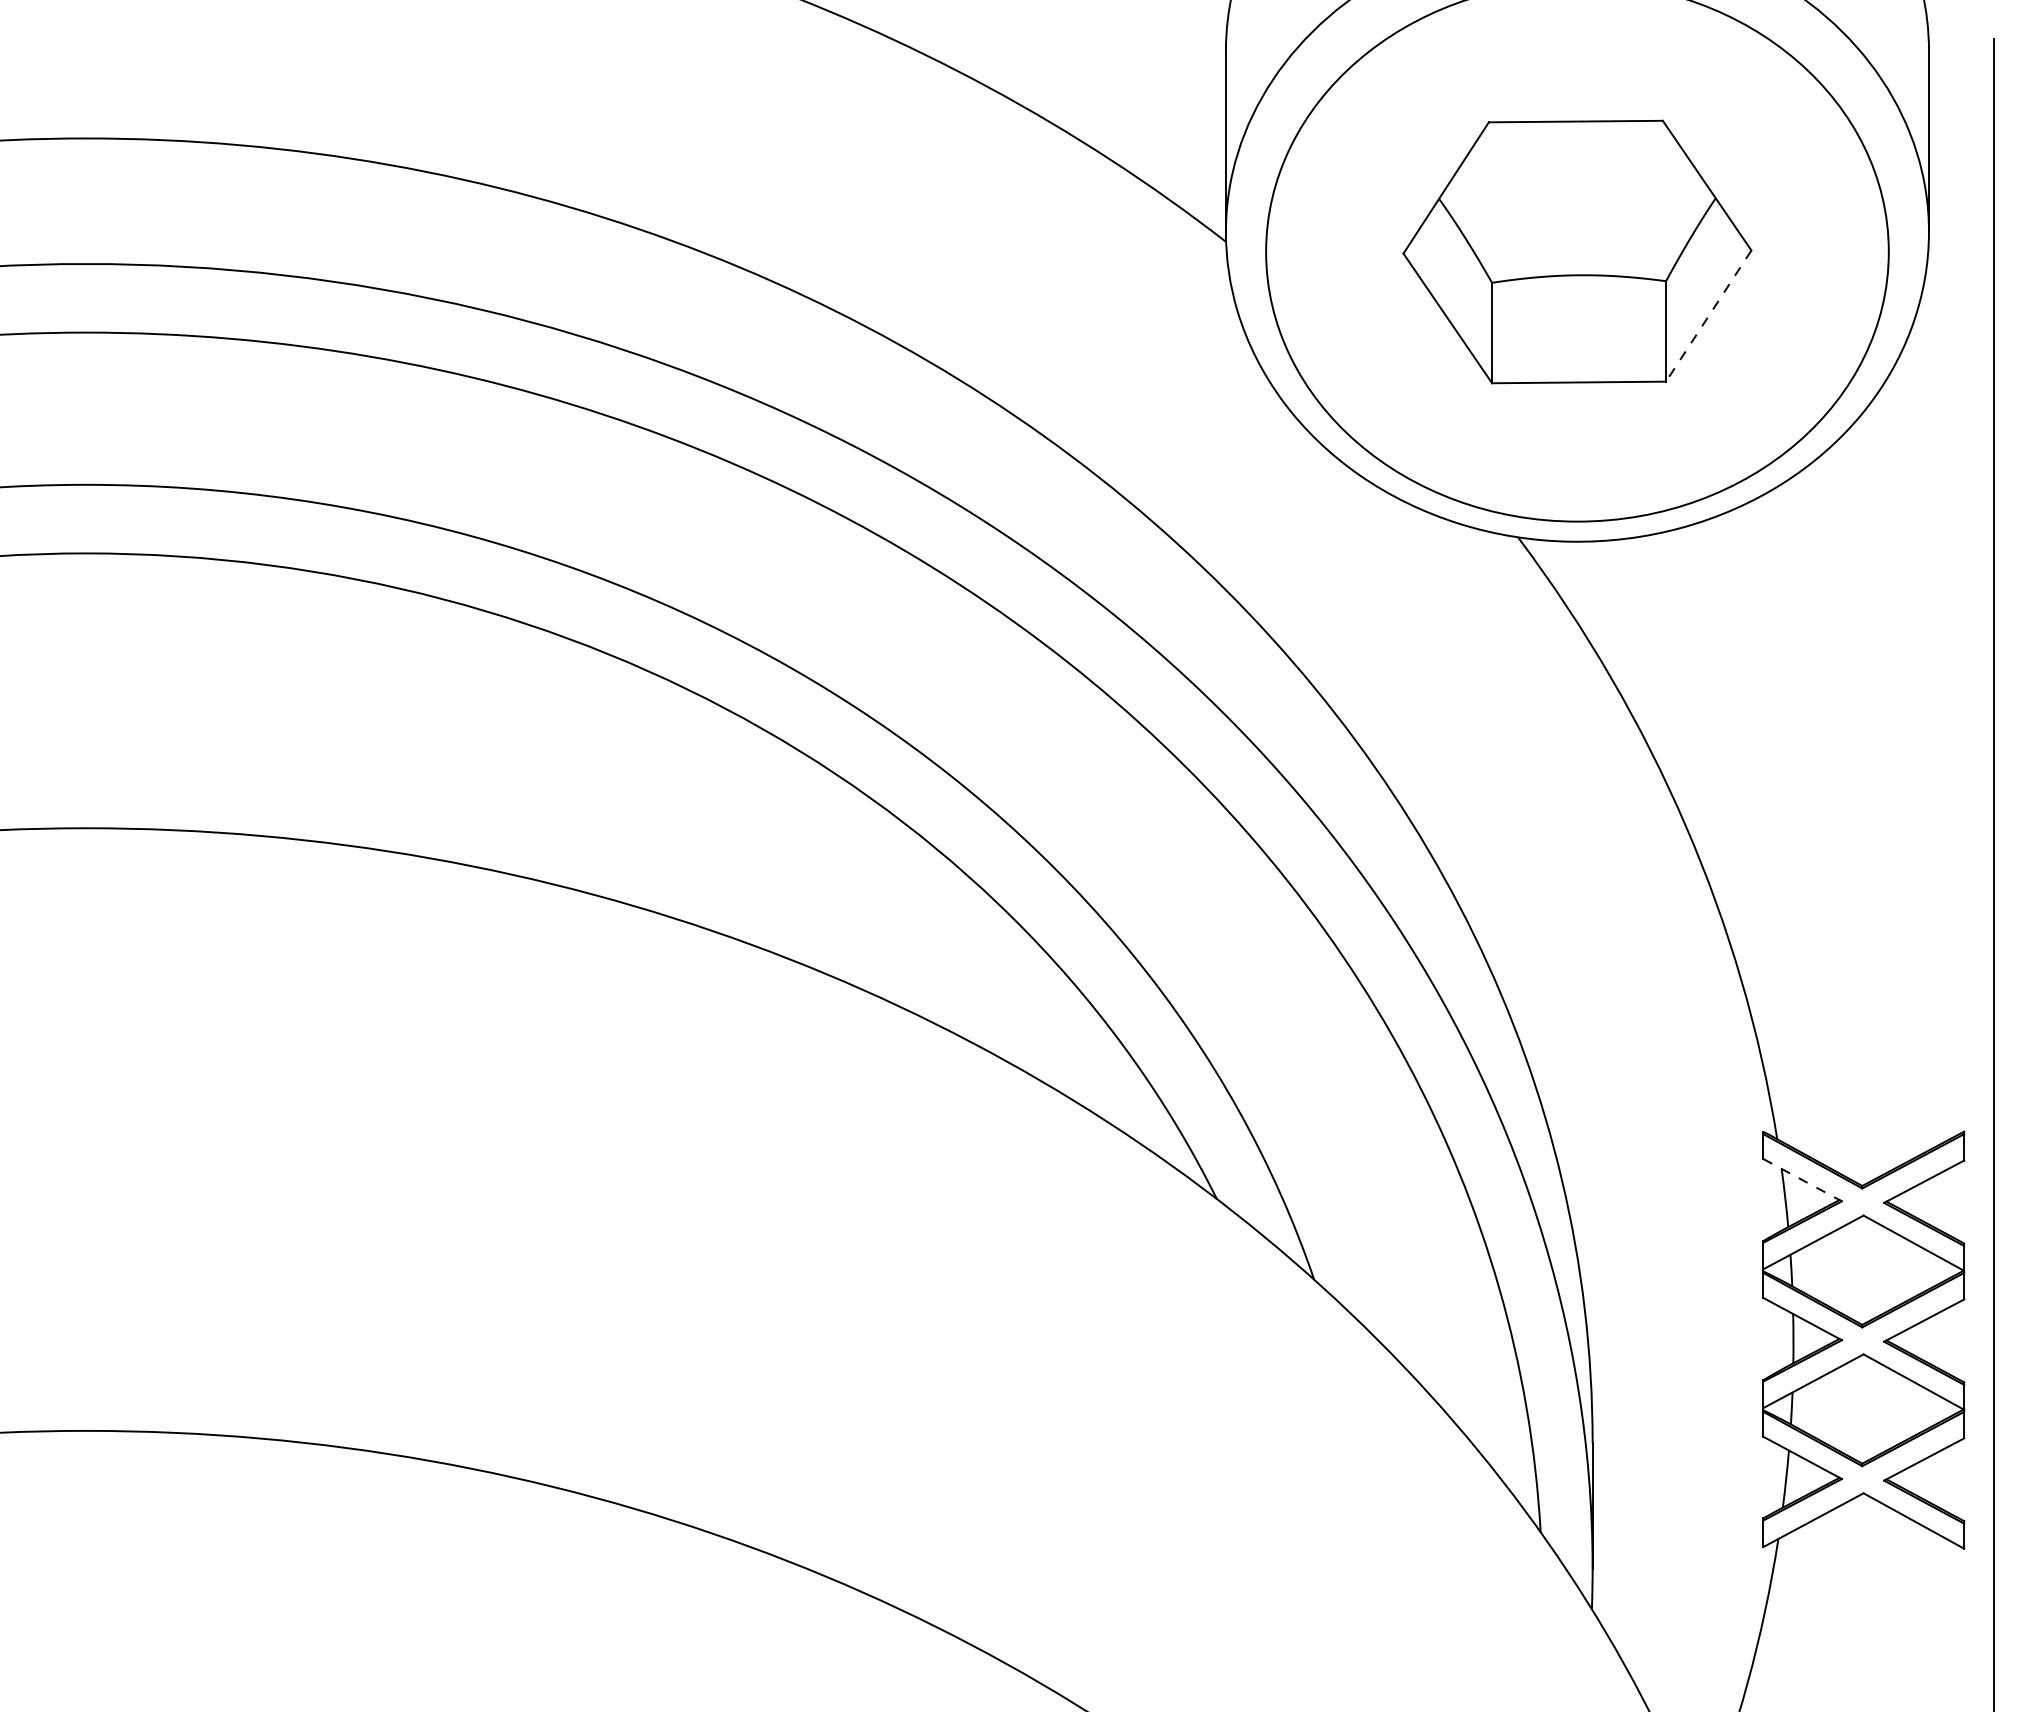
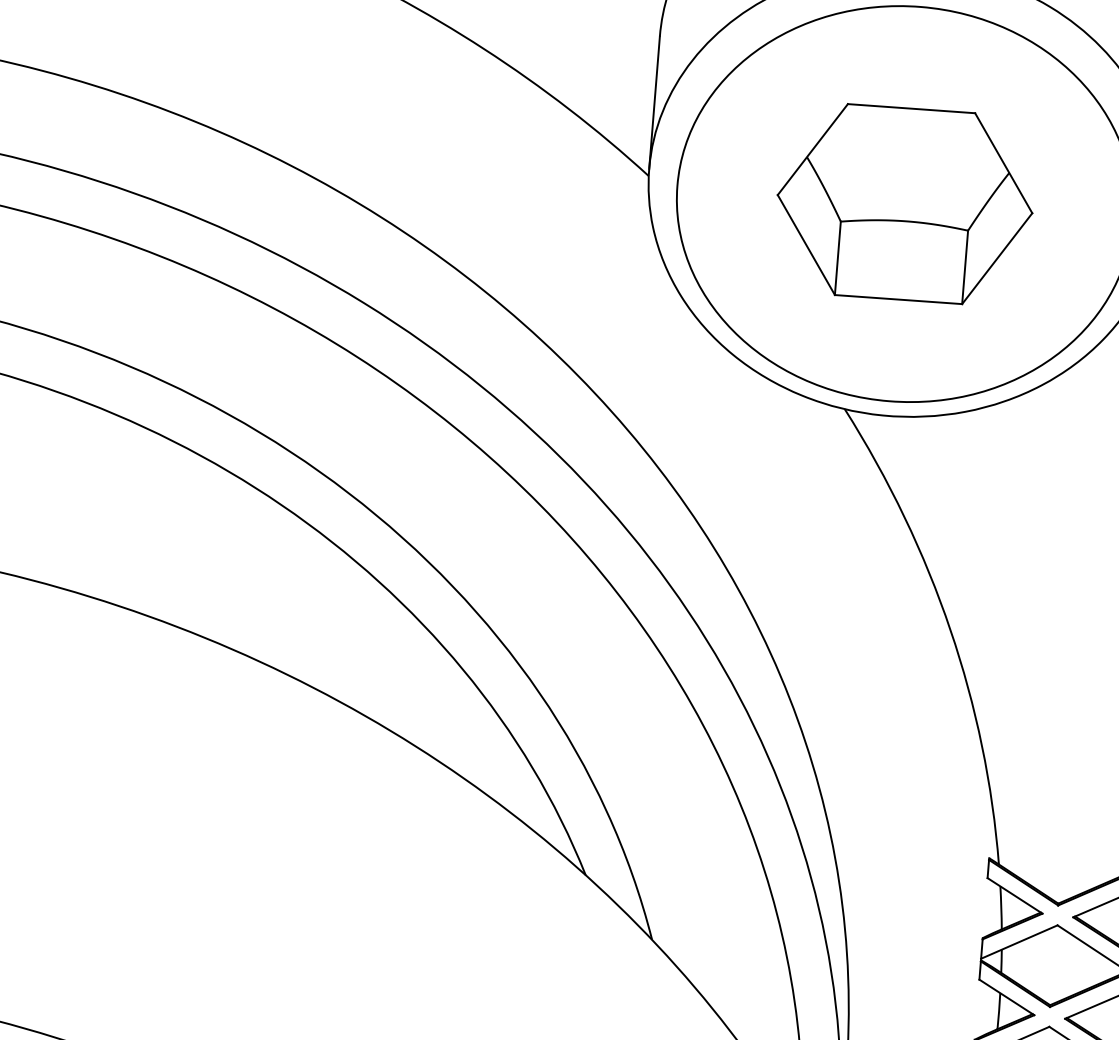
line: (1708, 316) -> (997, 258), dashed -> solid
line: (1802, 1180) -> (1014, 896), dashed -> solid

